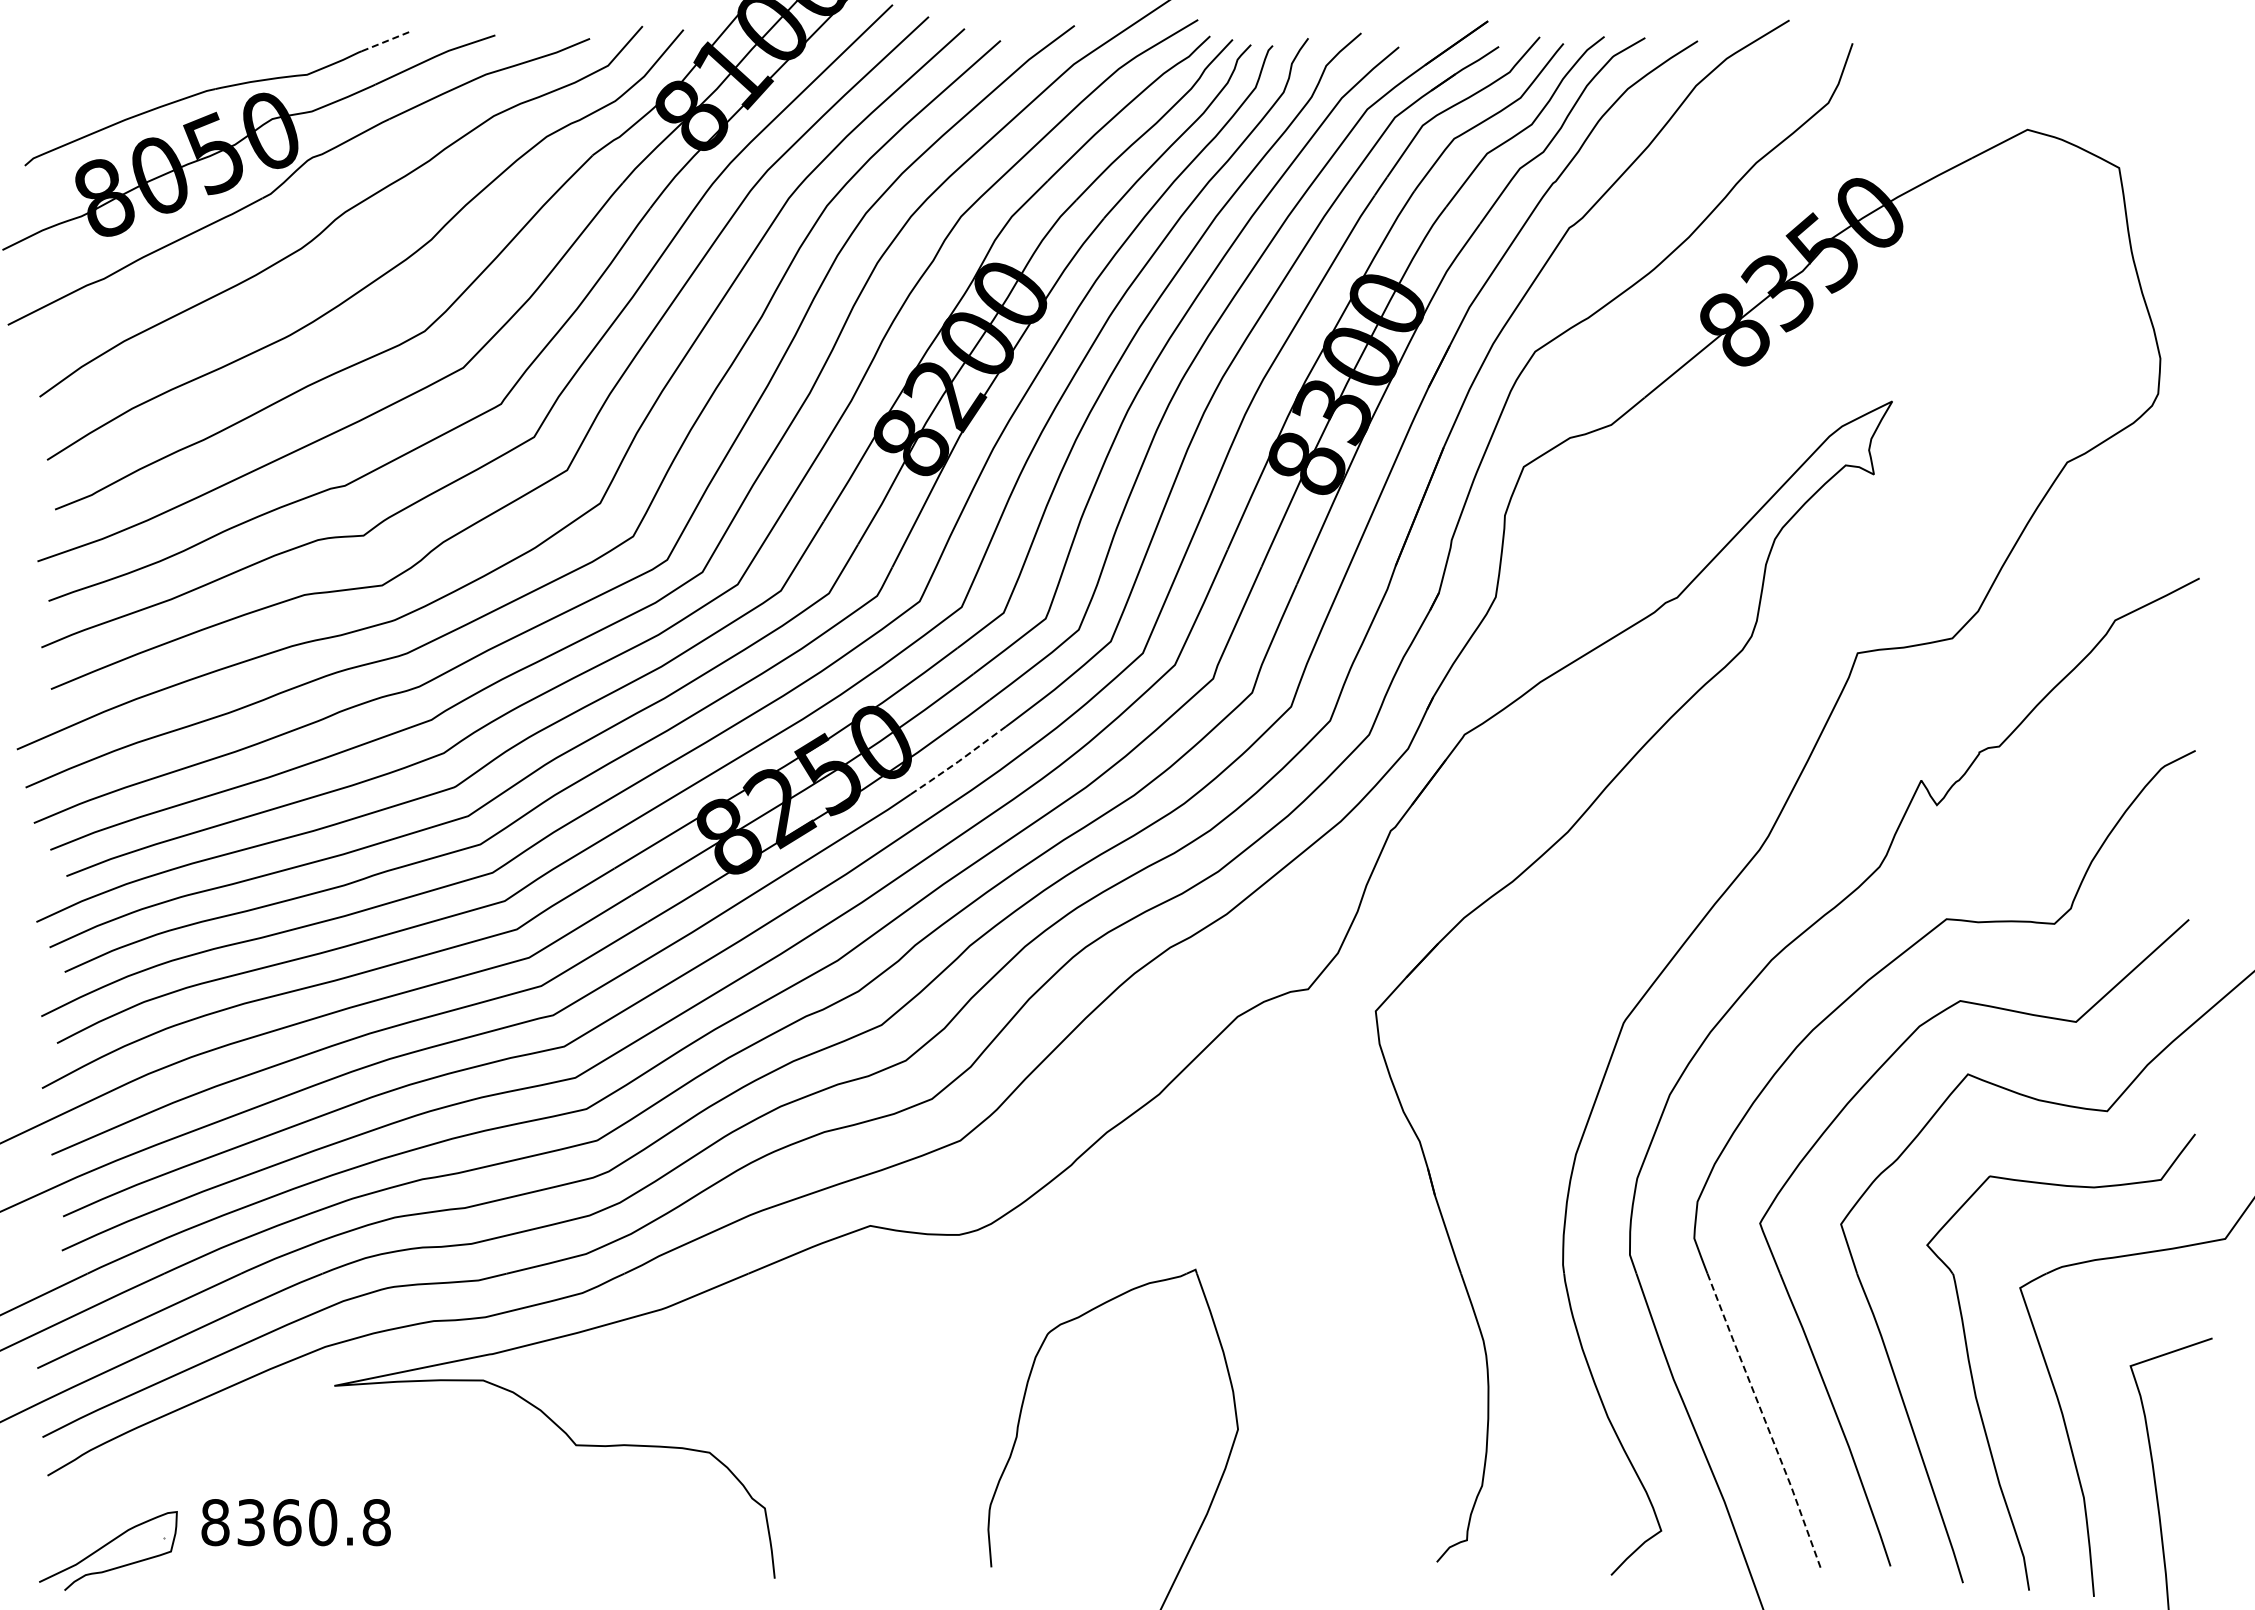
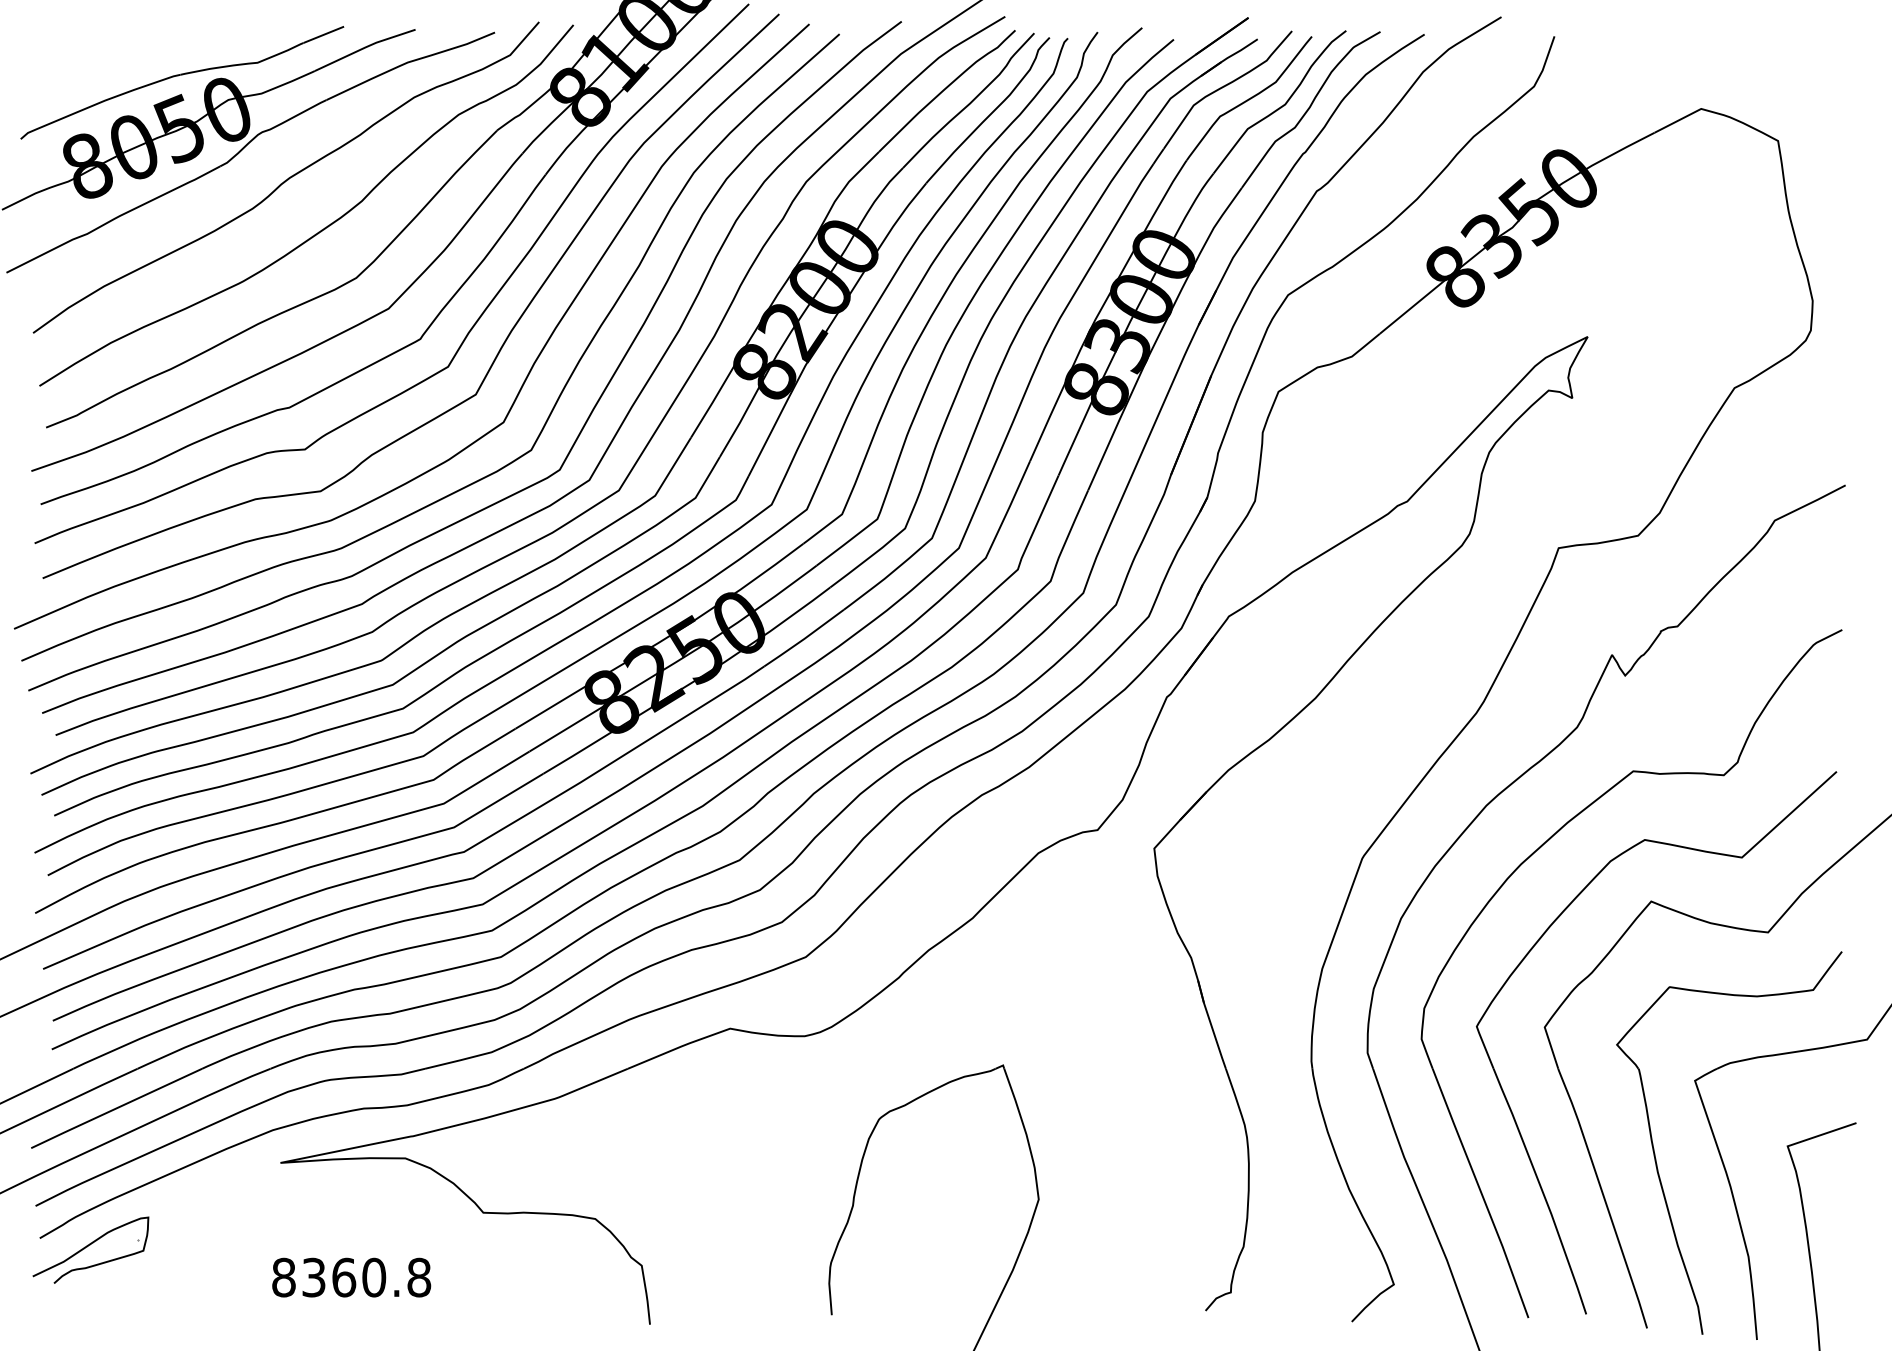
line: (386, 41) -> (324, 34), dashed -> solid
line: (958, 761) -> (804, 638), dashed -> solid
line: (1765, 1422) -> (1481, 1193), dashed -> solid
text: (295, 1522) -> (351, 1277), moved
part: (108, 1550) -> (90, 1249), moved

